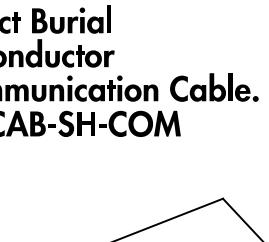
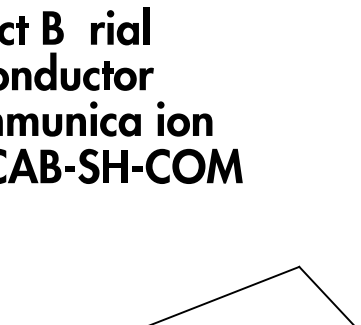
fill: (57, 24) -> (76, 33), removed
part: (214, 87) -> (287, 117), removed
fill: (111, 89) -> (149, 120), removed

